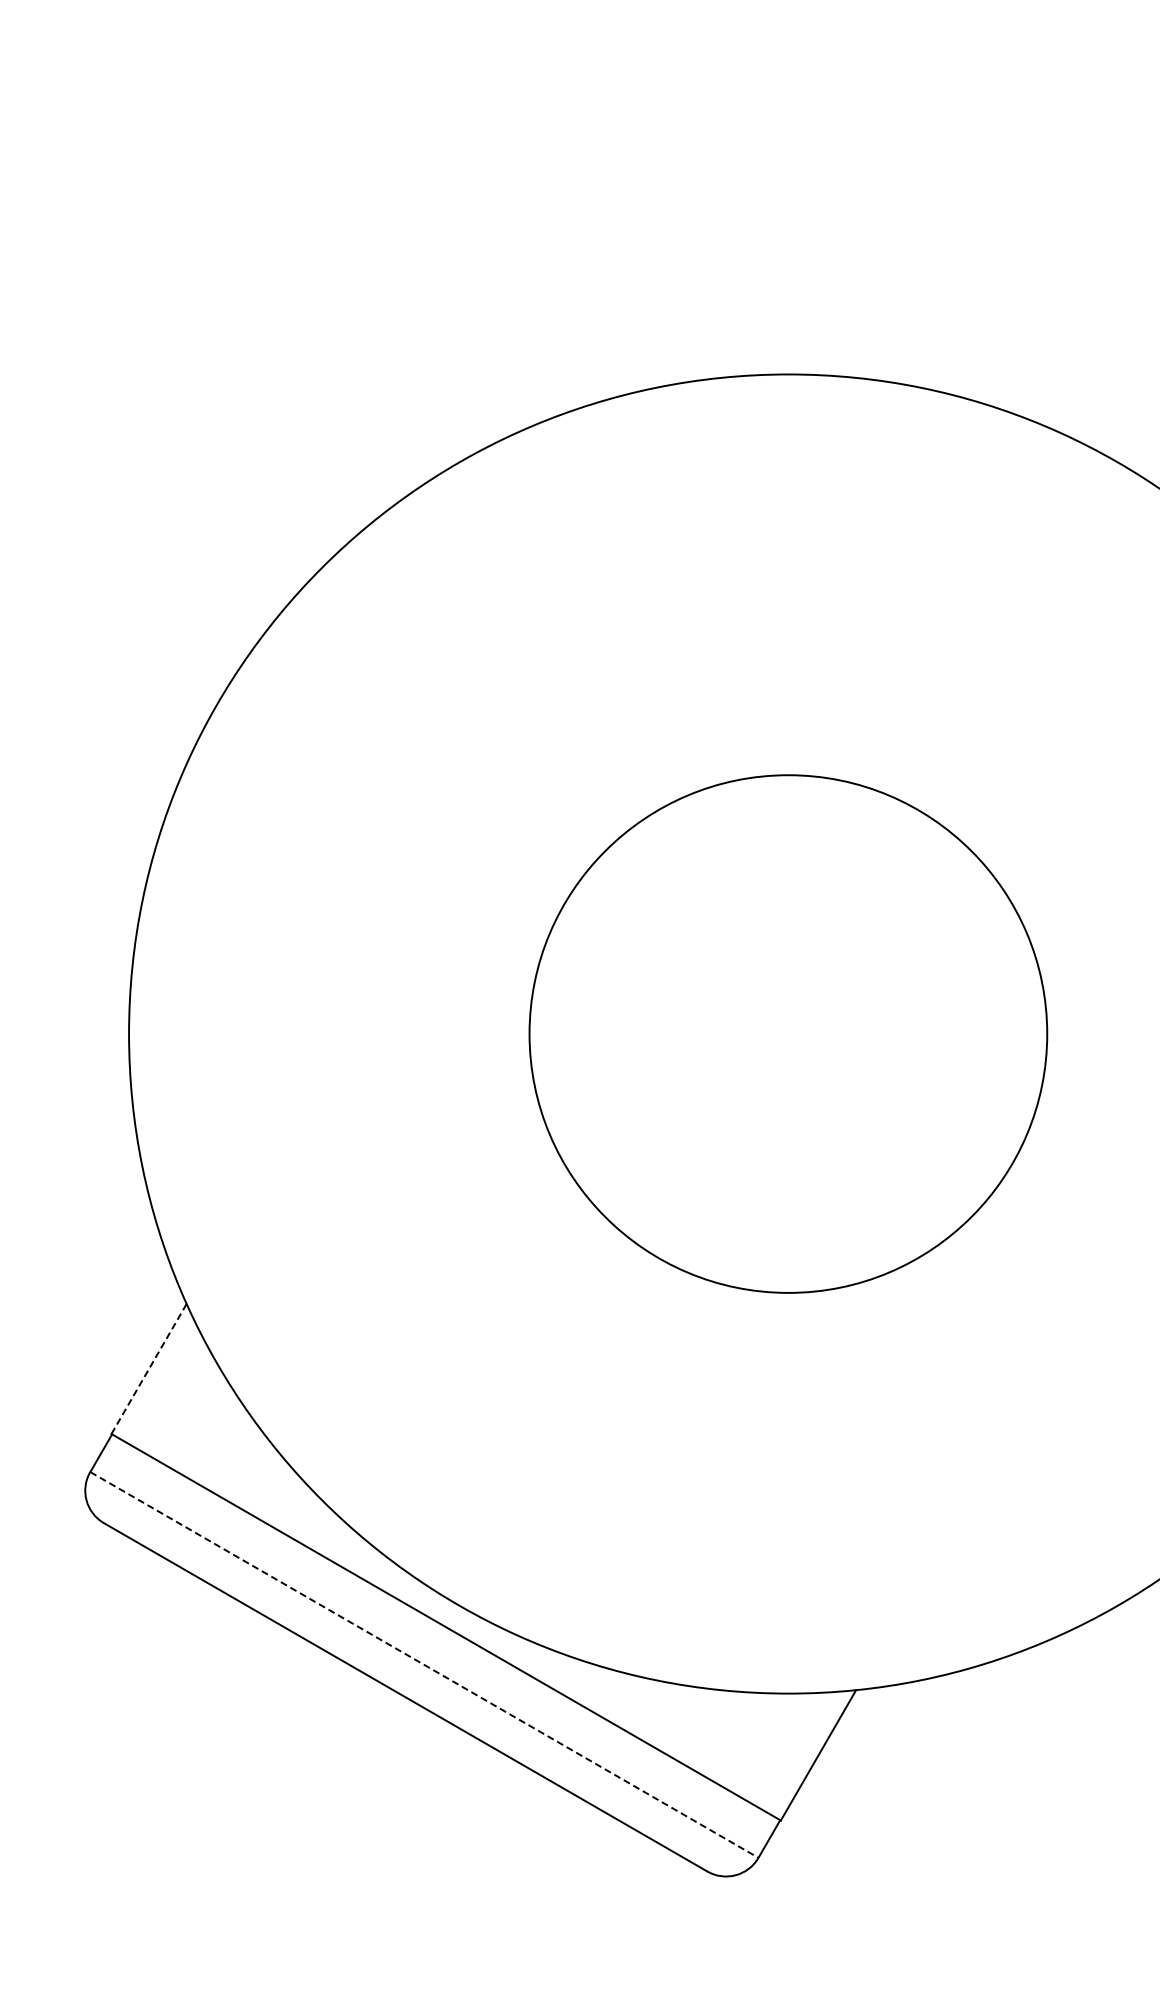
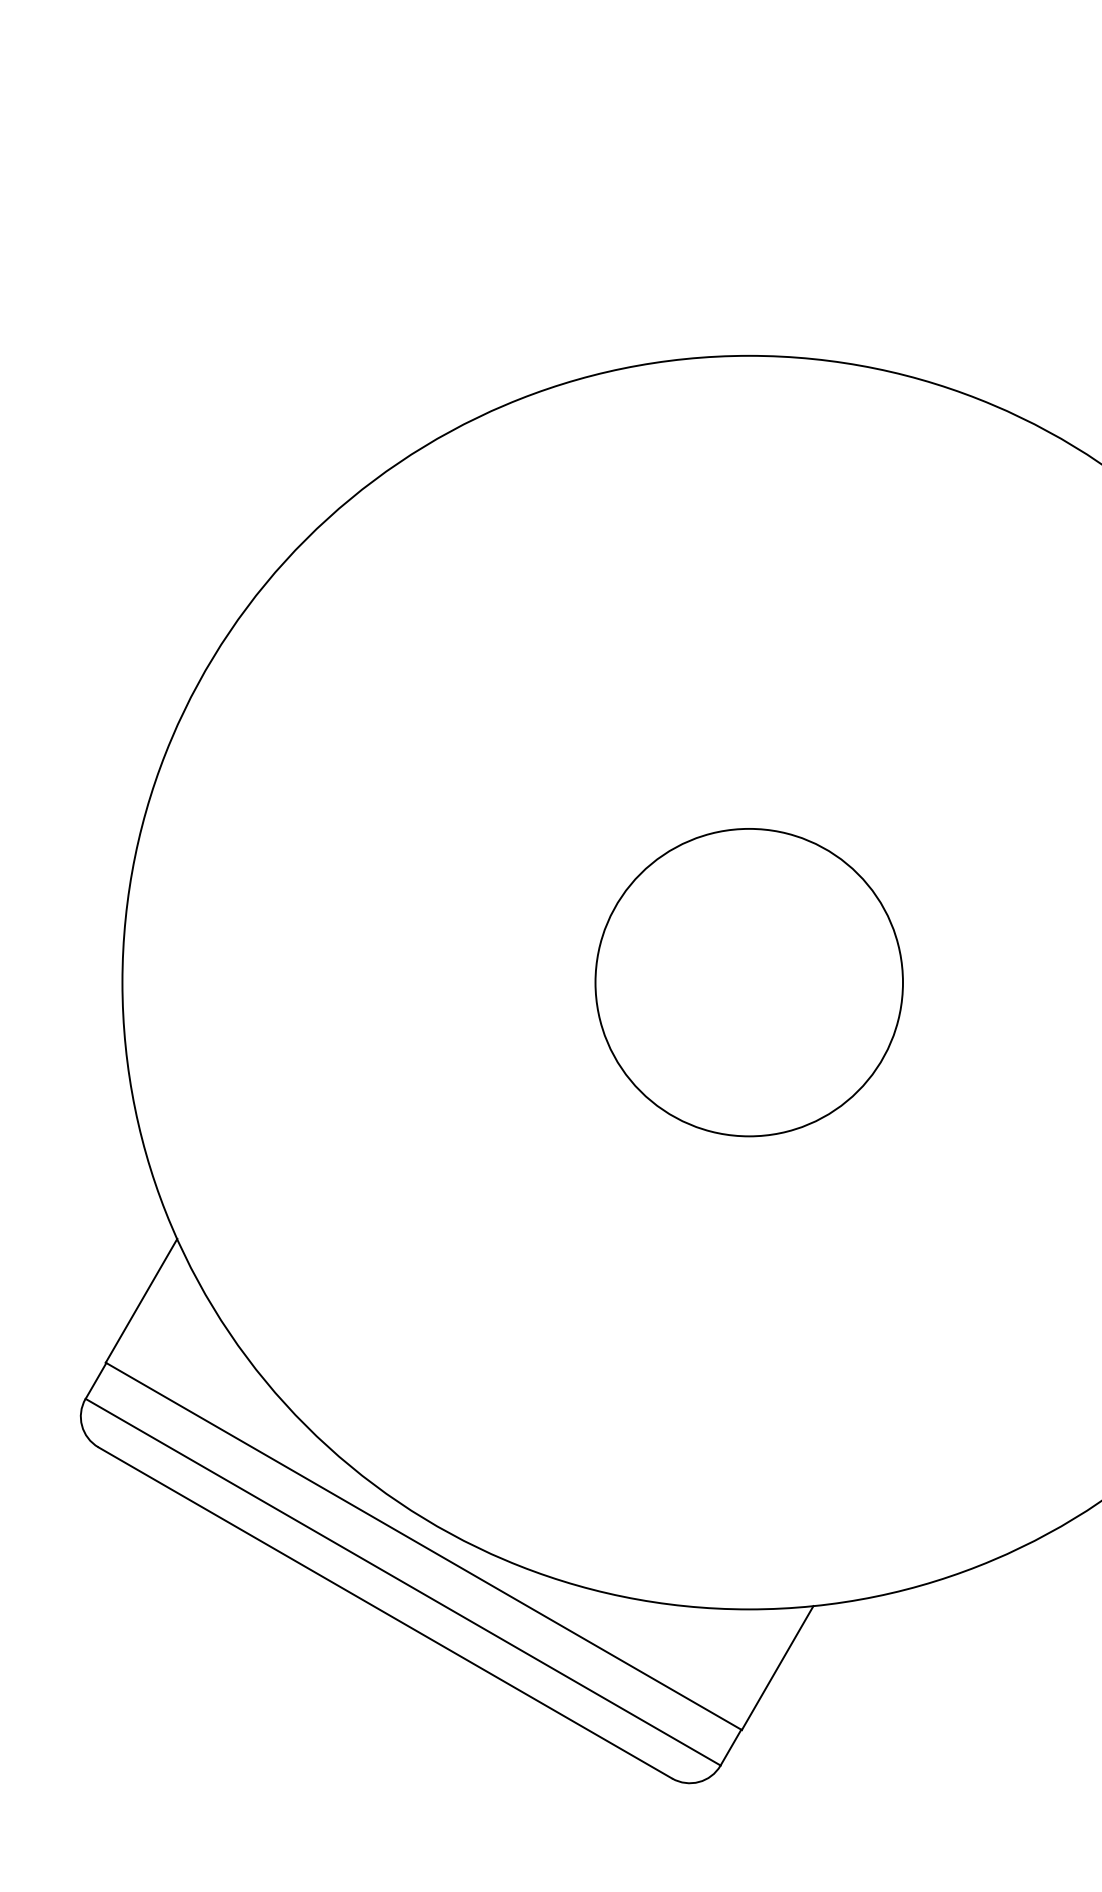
circle: (788, 1033) -> (749, 982), size x0.62
line: (149, 1368) -> (141, 1300), dashed -> solid
line: (424, 1664) -> (403, 1581), dashed -> solid

